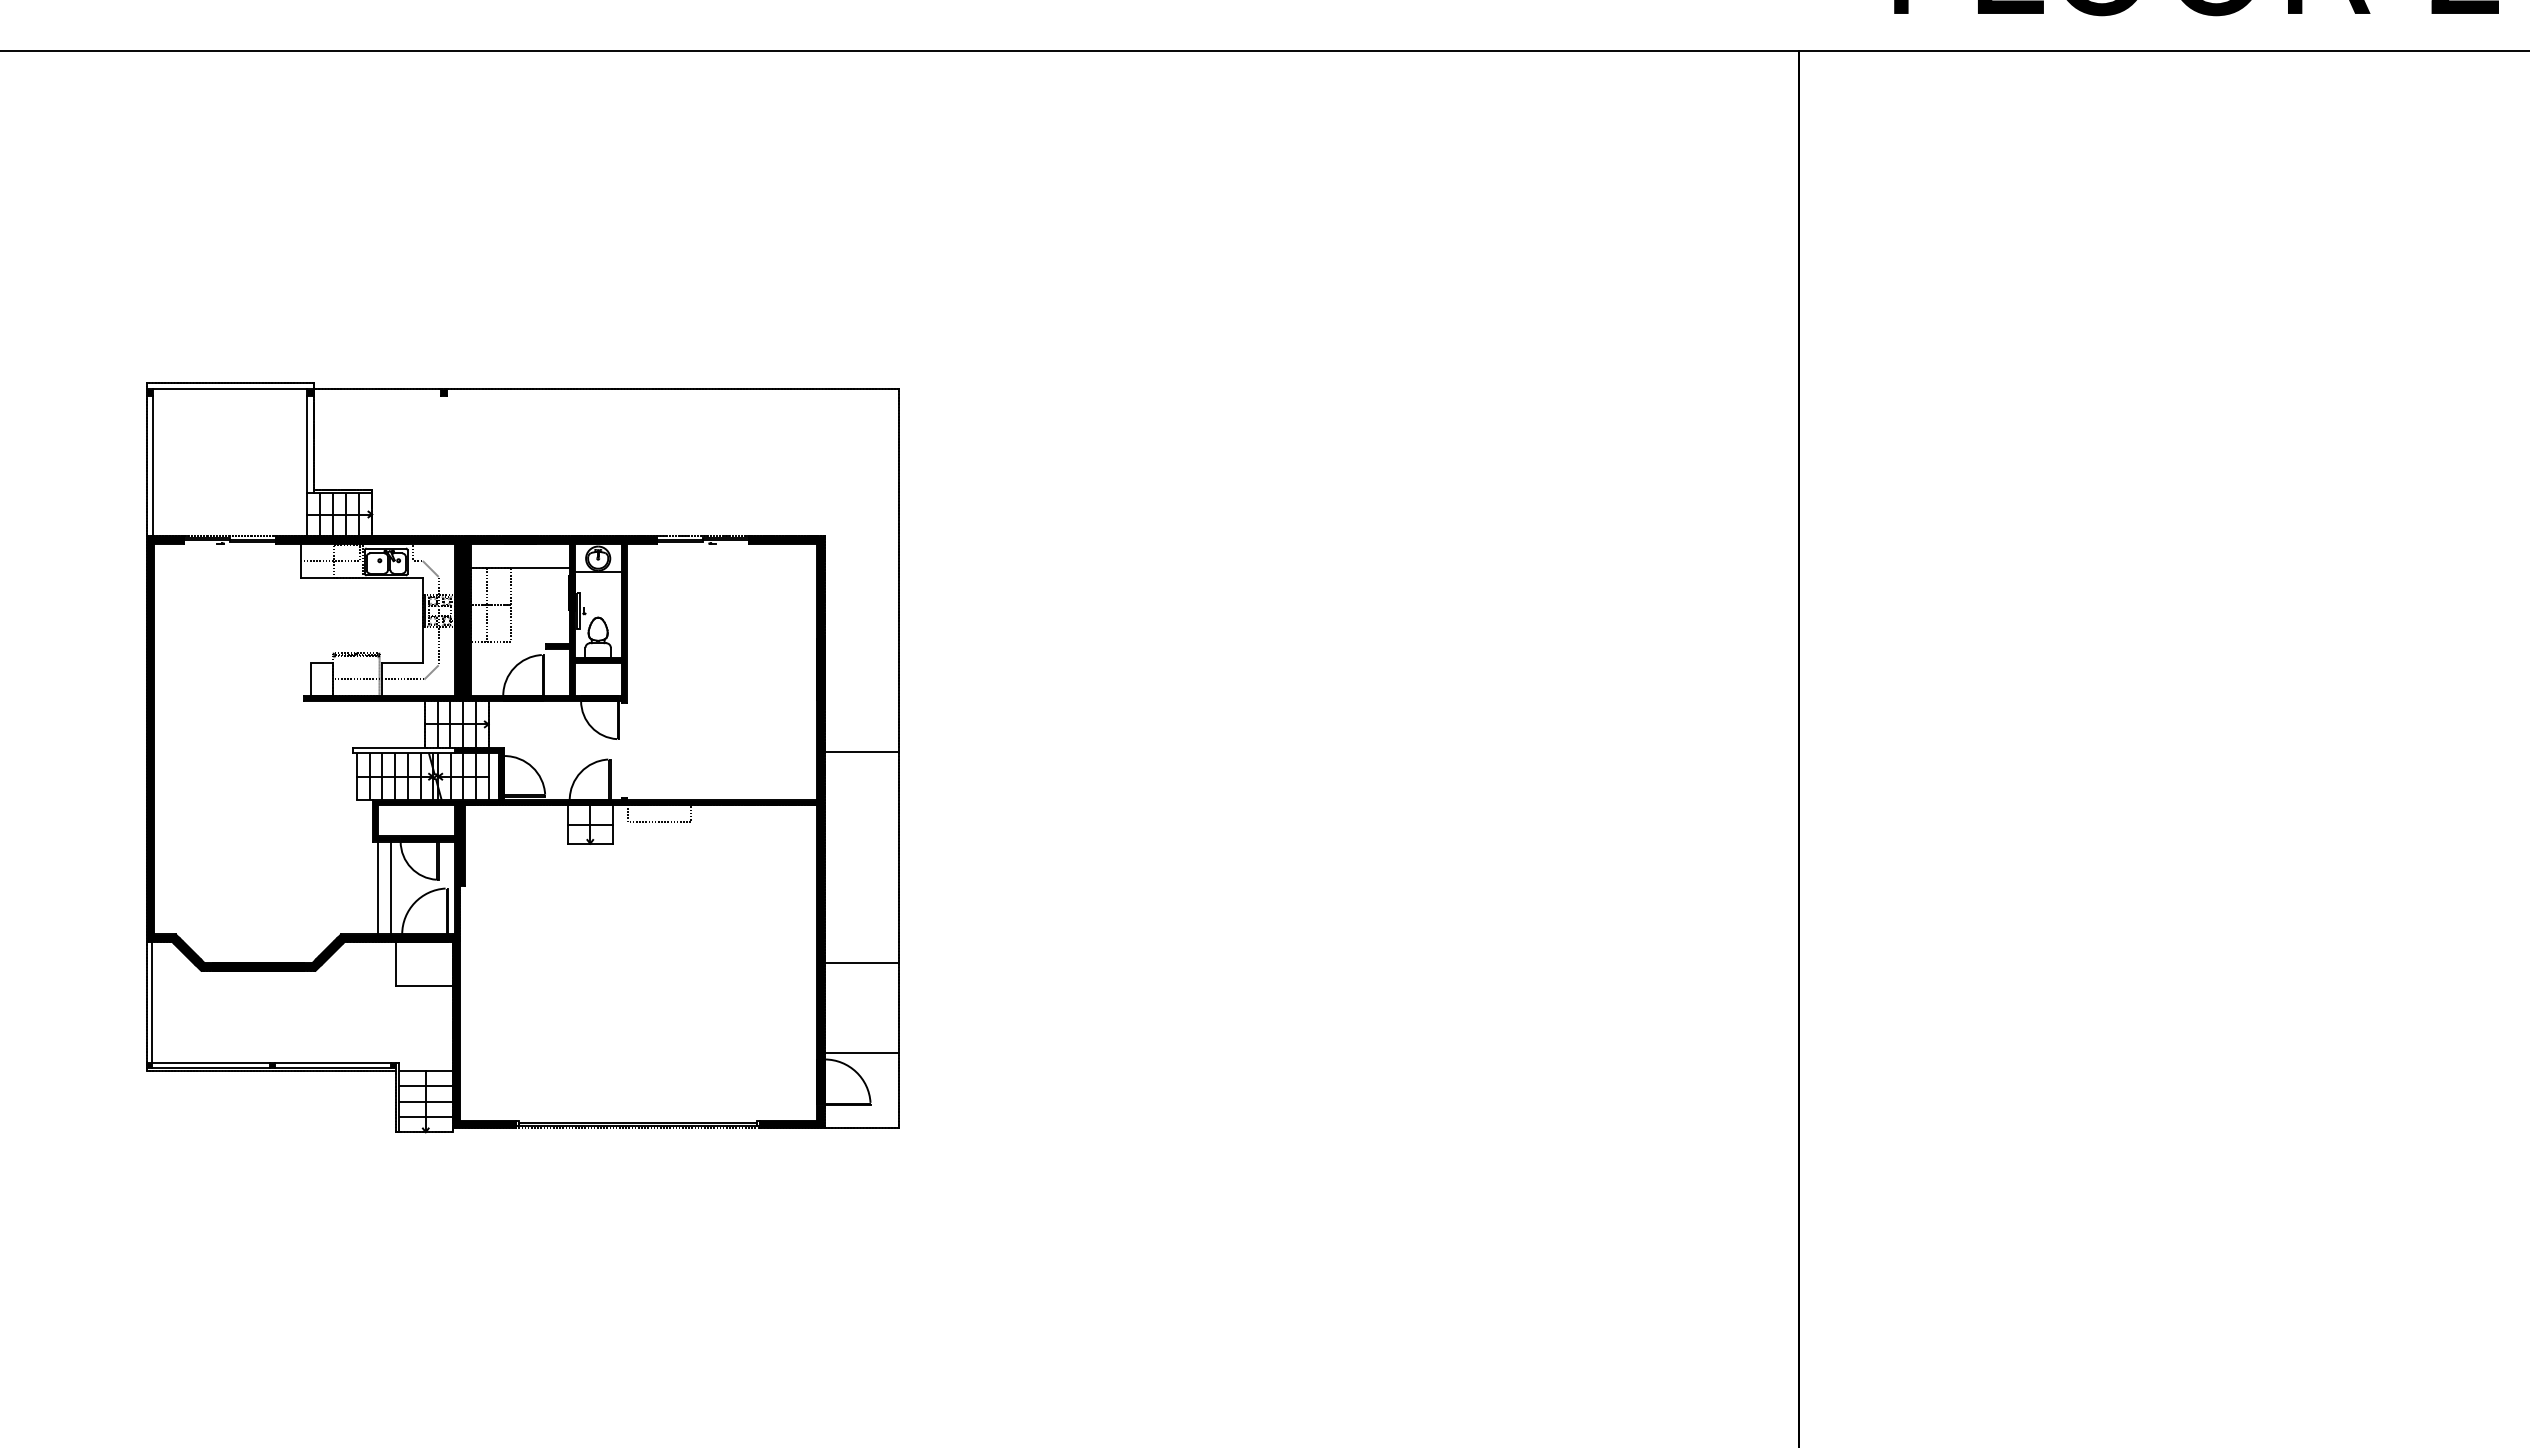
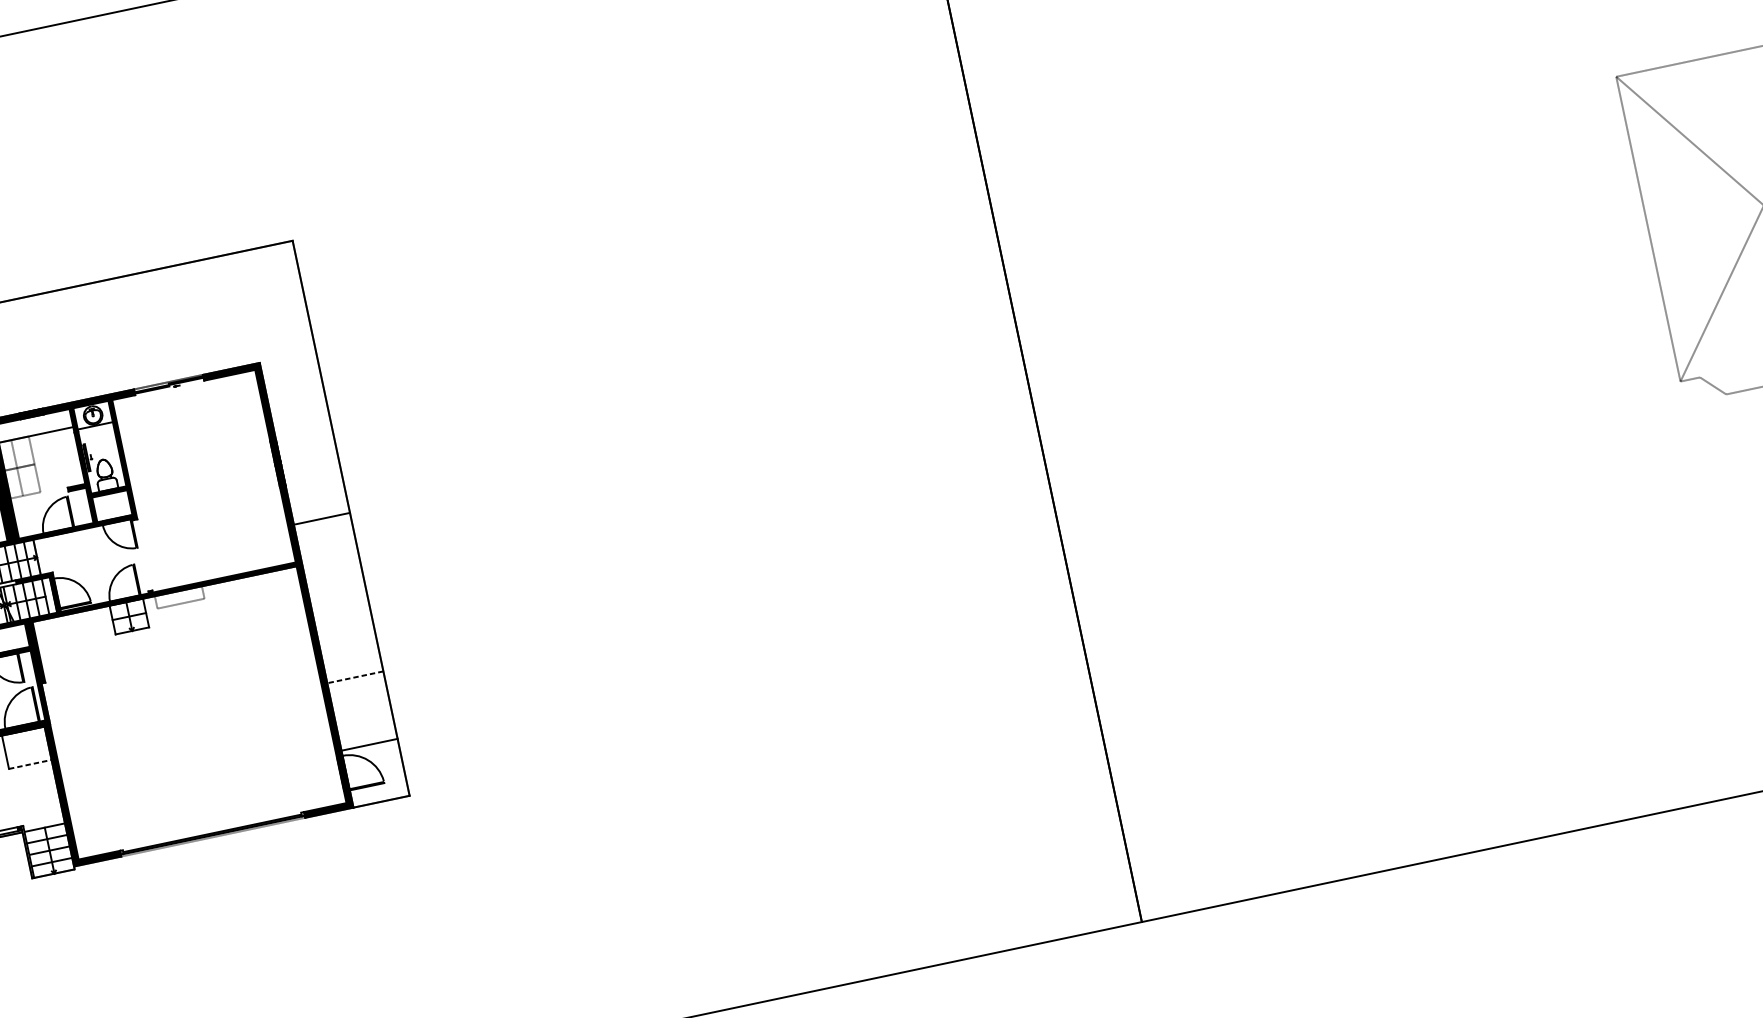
line: (861, 962) -> (354, 677), solid -> dashed
line: (424, 986) -> (30, 764), solid -> dashed

